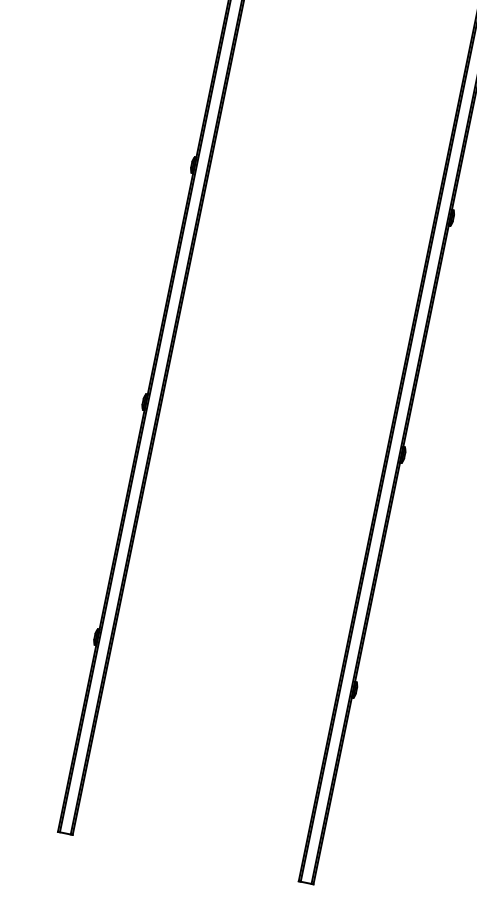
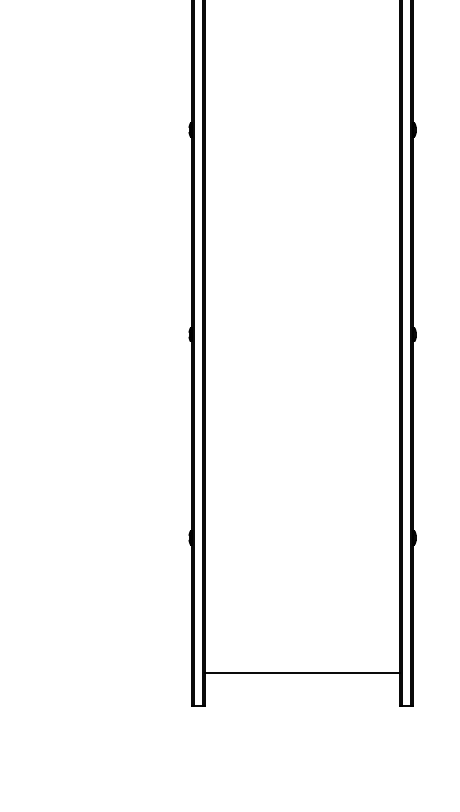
line: (193, 819) -> (302, 672), added

